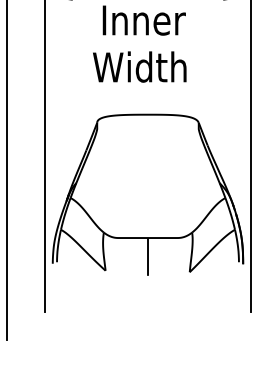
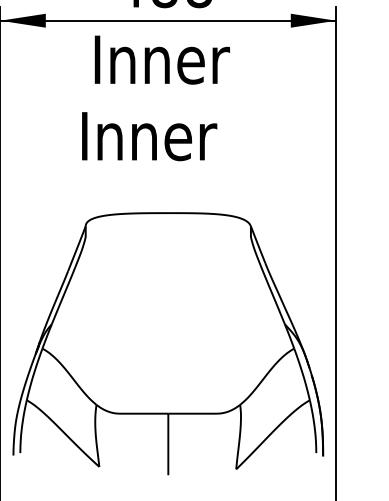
text: (139, 66) -> (154, 134), Width -> Inner

